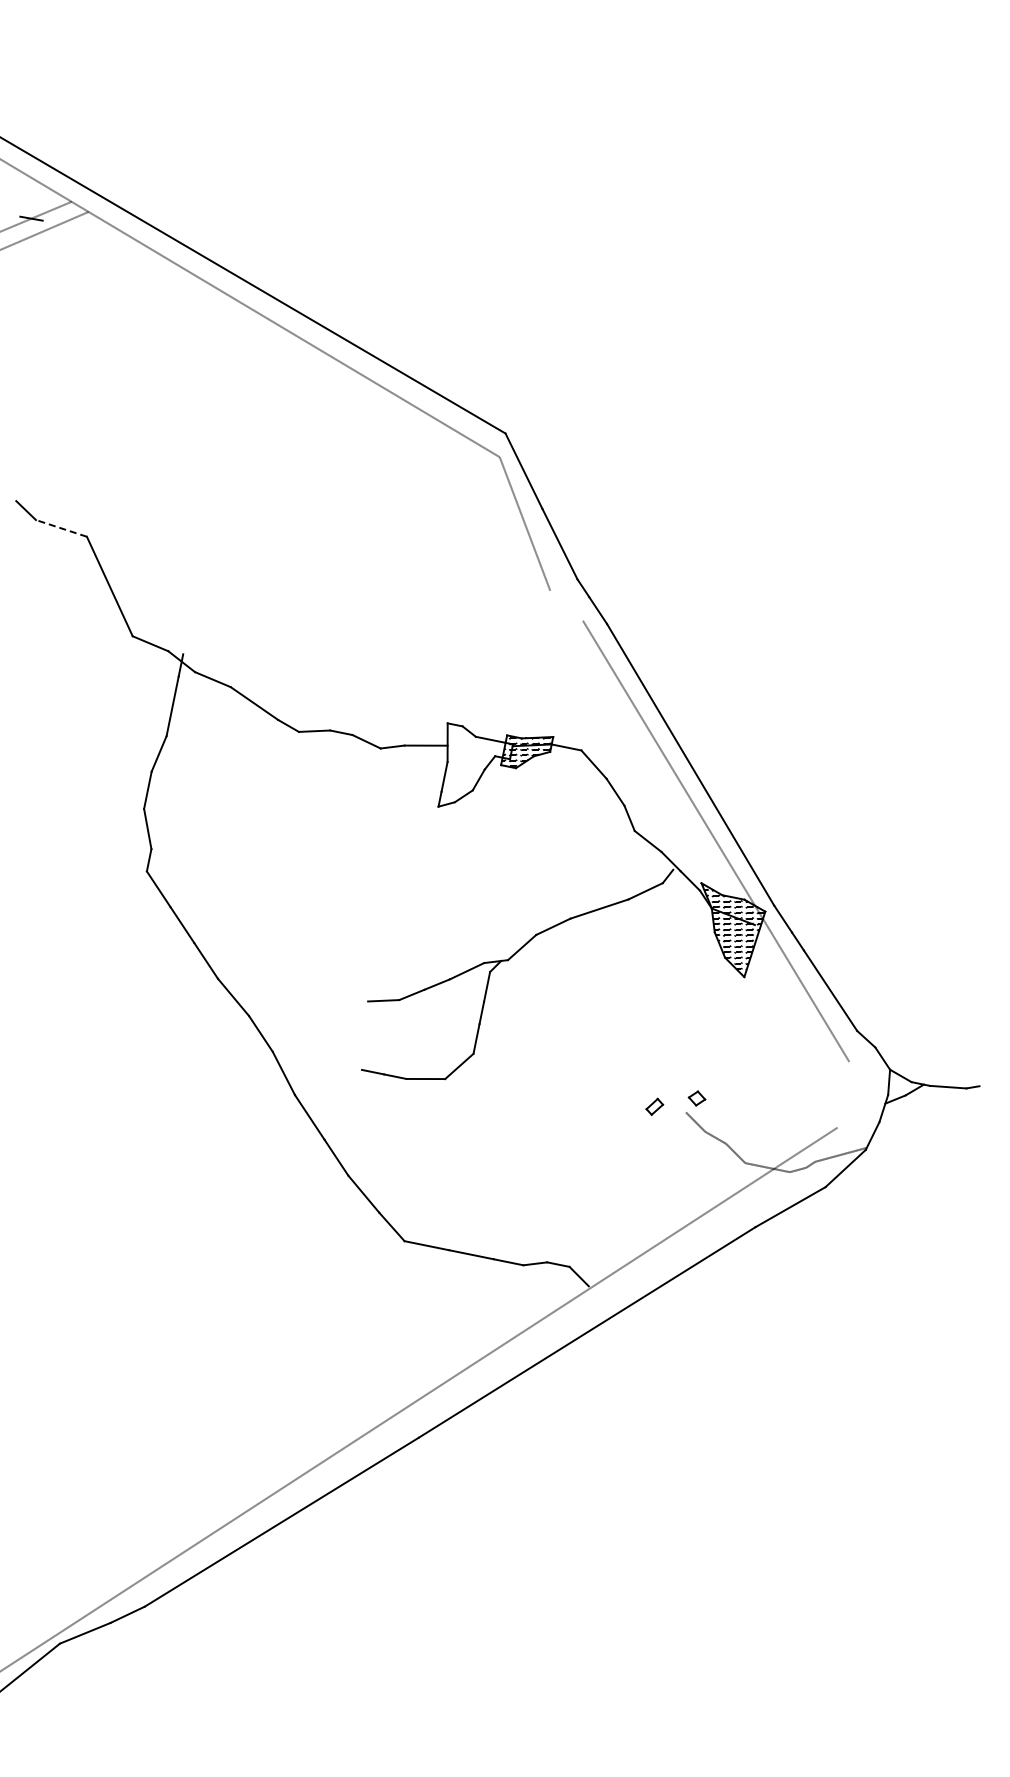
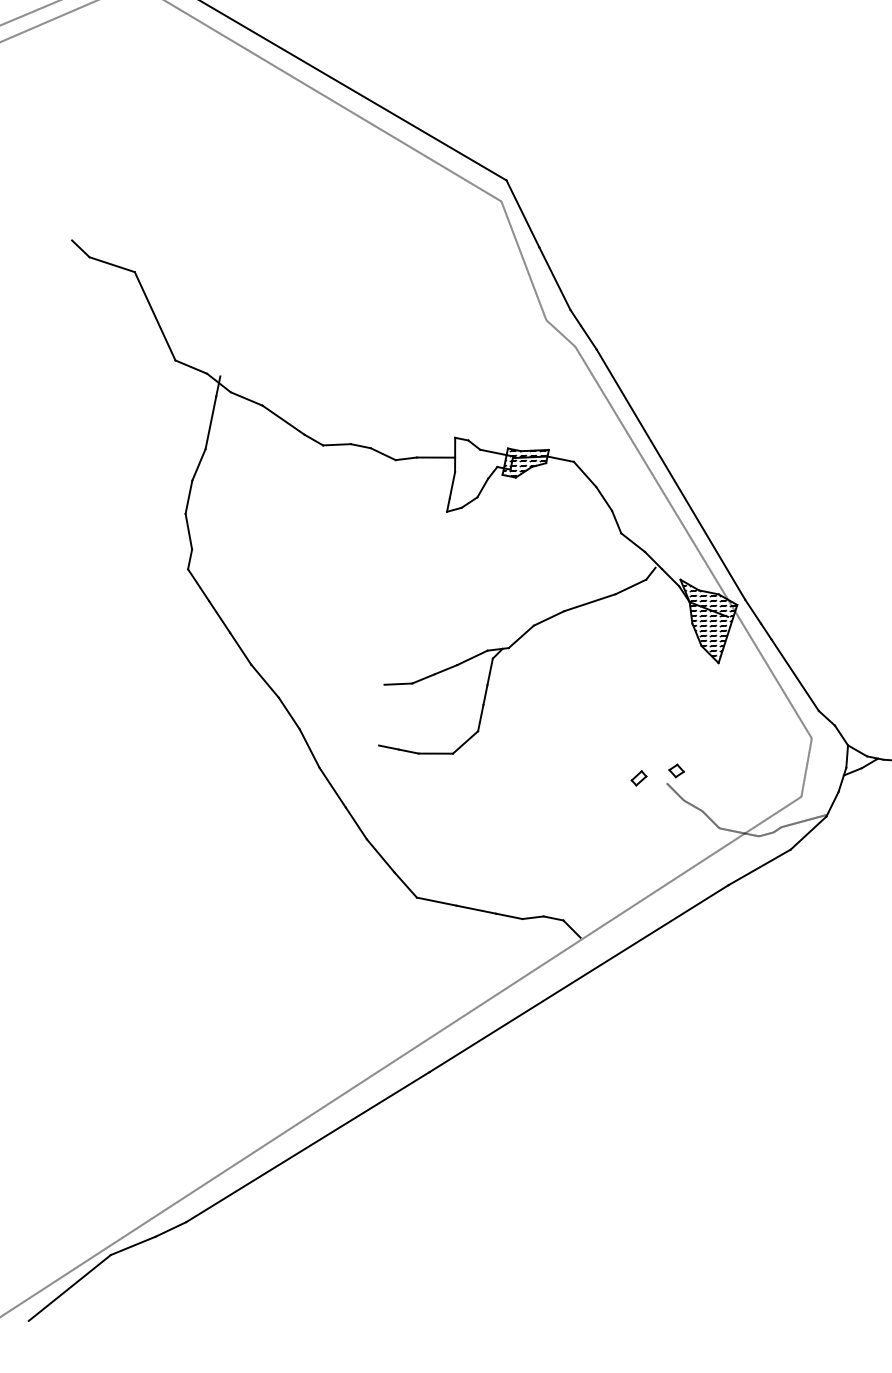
line: (61, 528) -> (112, 264), dashed -> solid
line: (566, 605) -> (560, 333), added
line: (843, 1094) -> (806, 767), added

